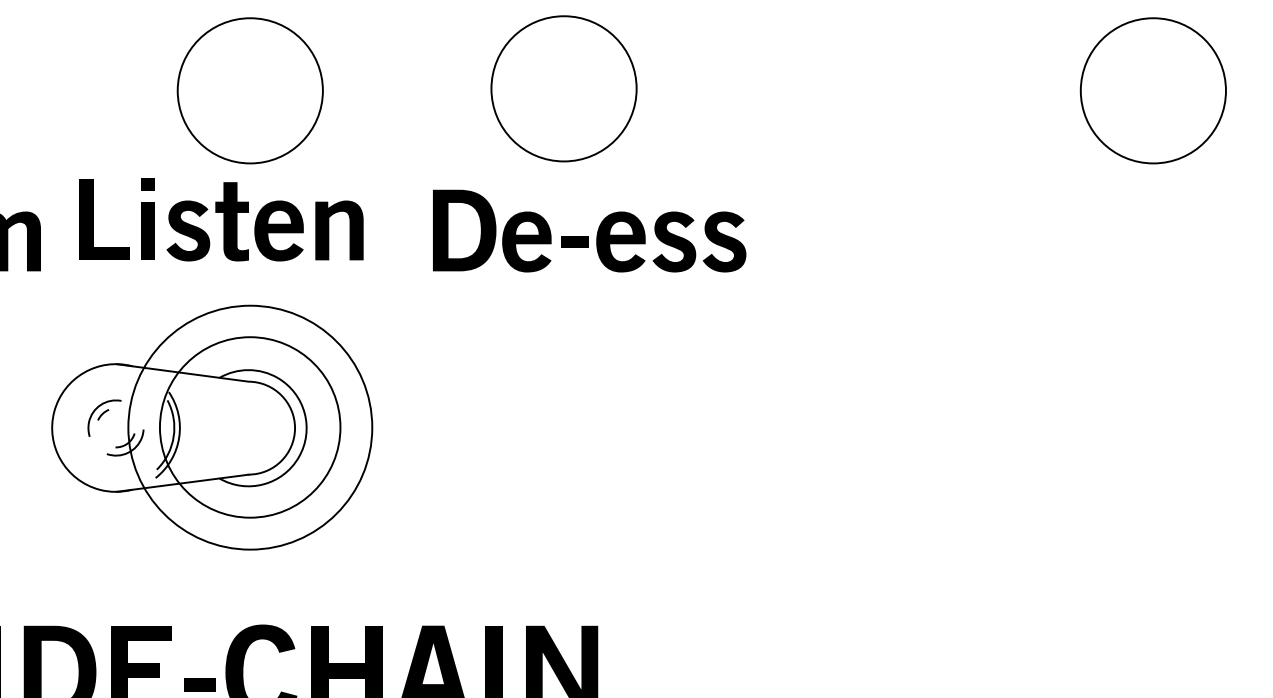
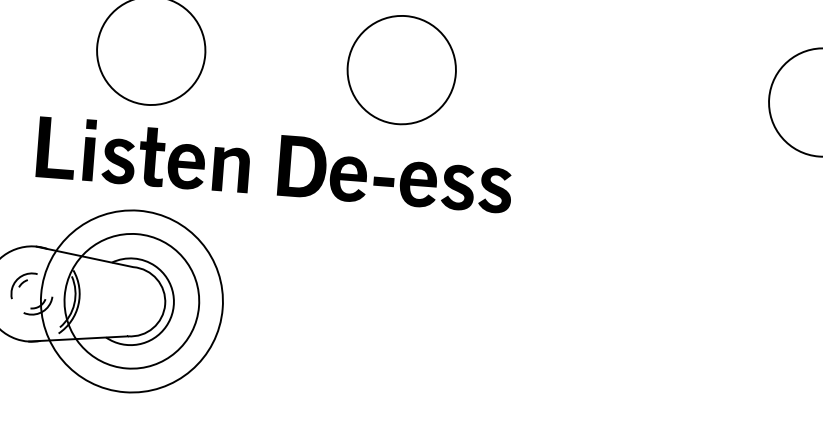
circle: (563, 88) -> (401, 69), moved
part: (221, 219) -> (144, 154), moved

